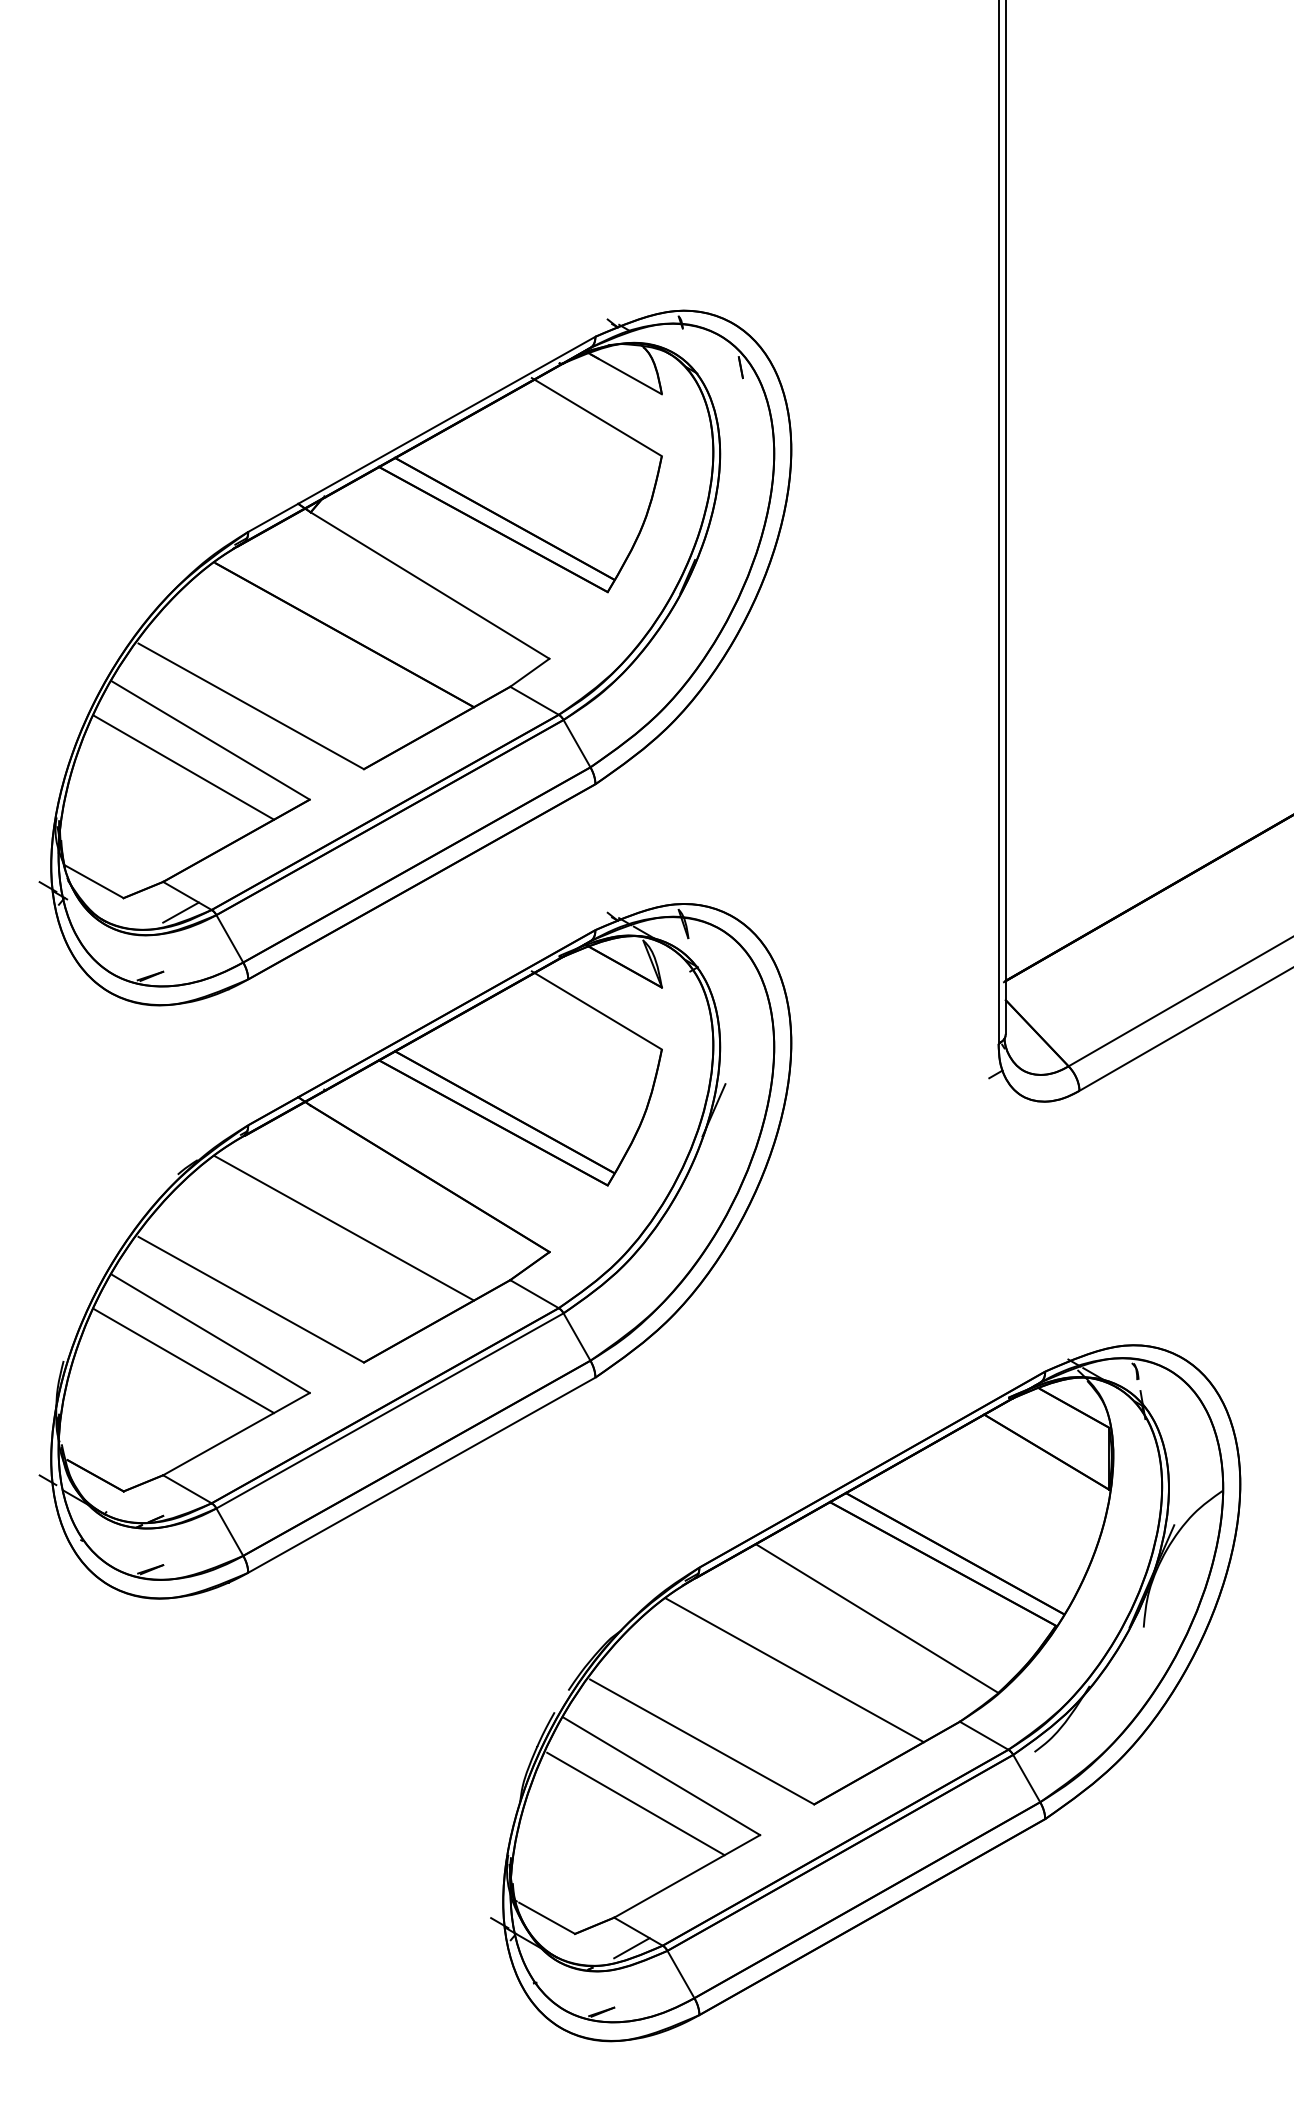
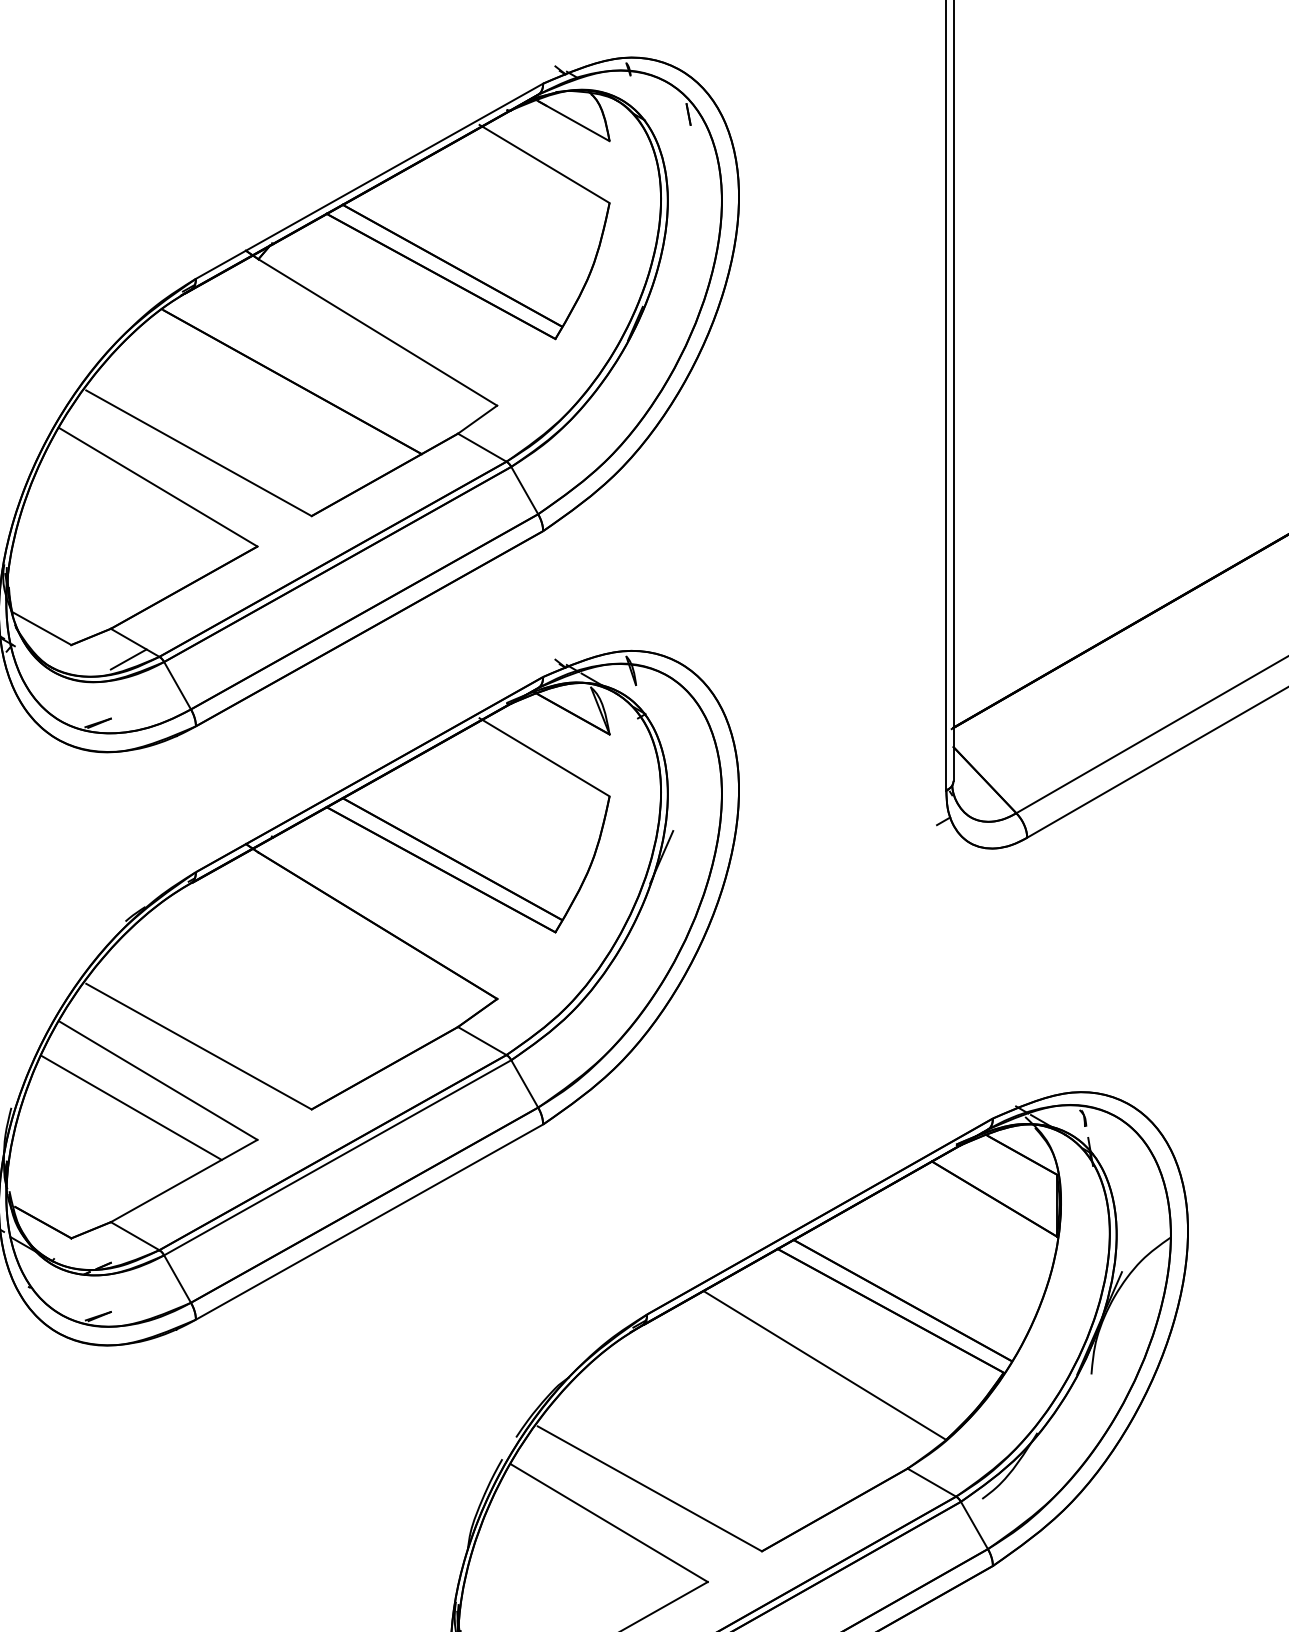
line: (184, 767) -> (132, 514), removed
line: (344, 1228) -> (292, 975), removed
line: (794, 1670) -> (742, 1417), removed
line: (635, 1803) -> (583, 1550), removed

